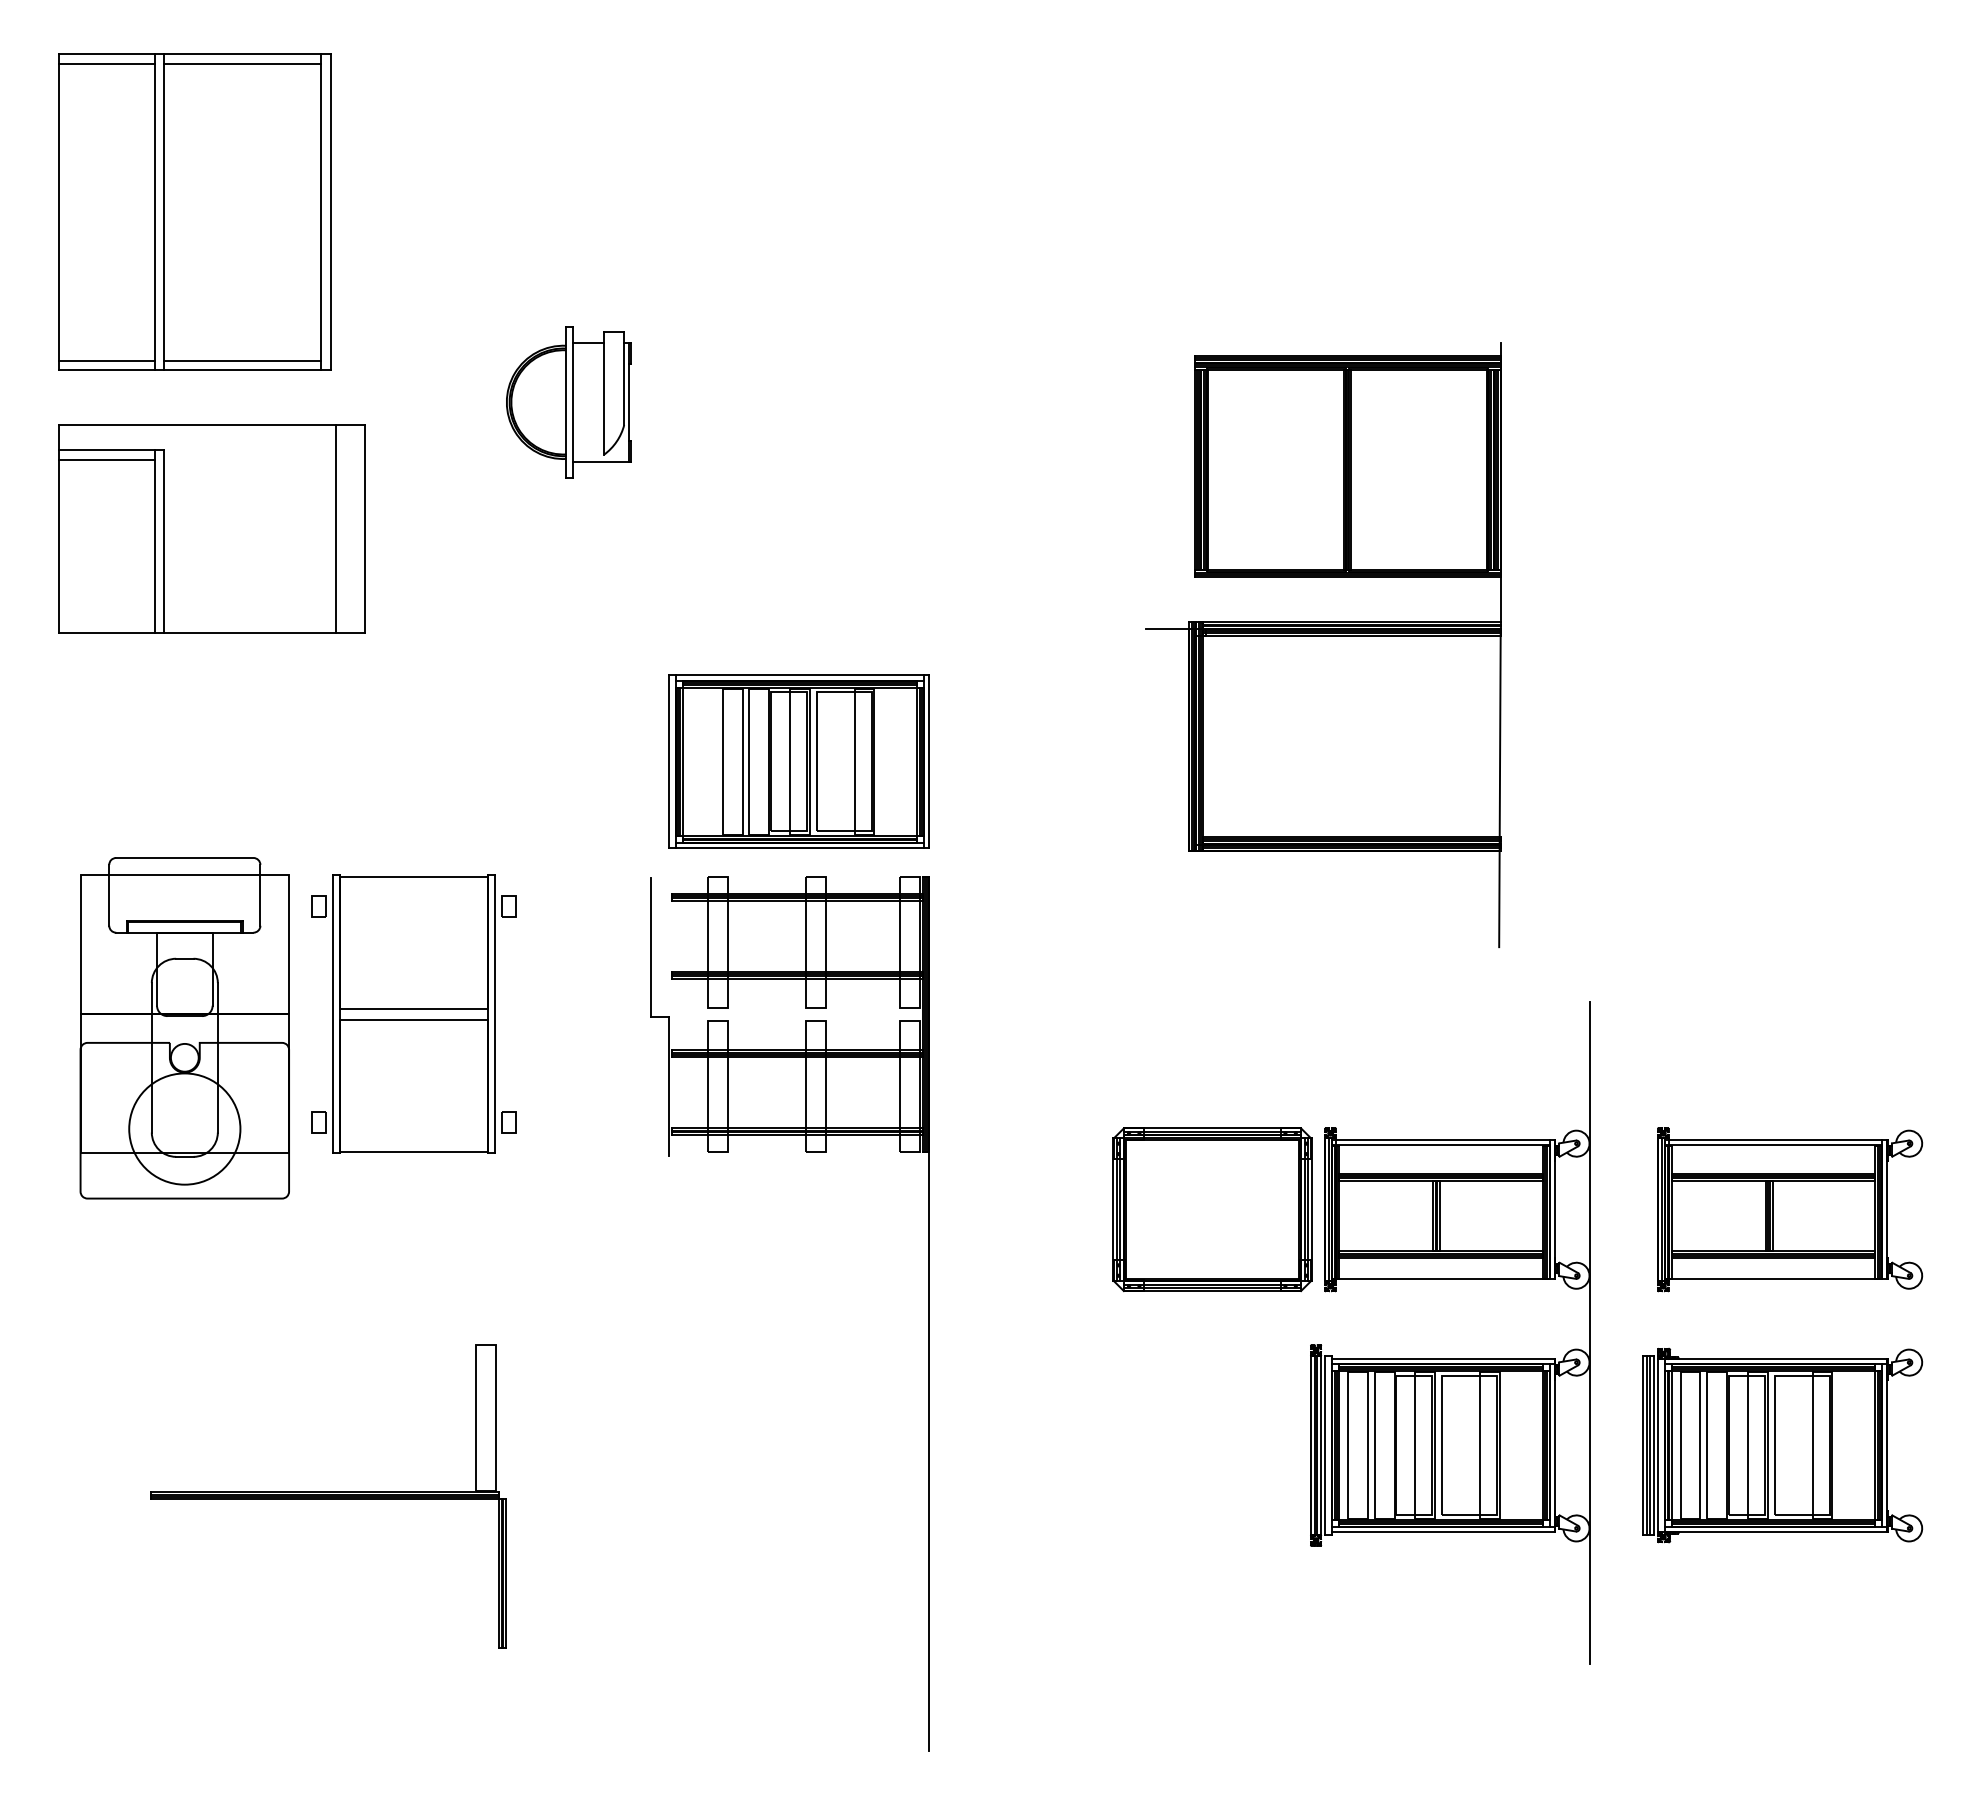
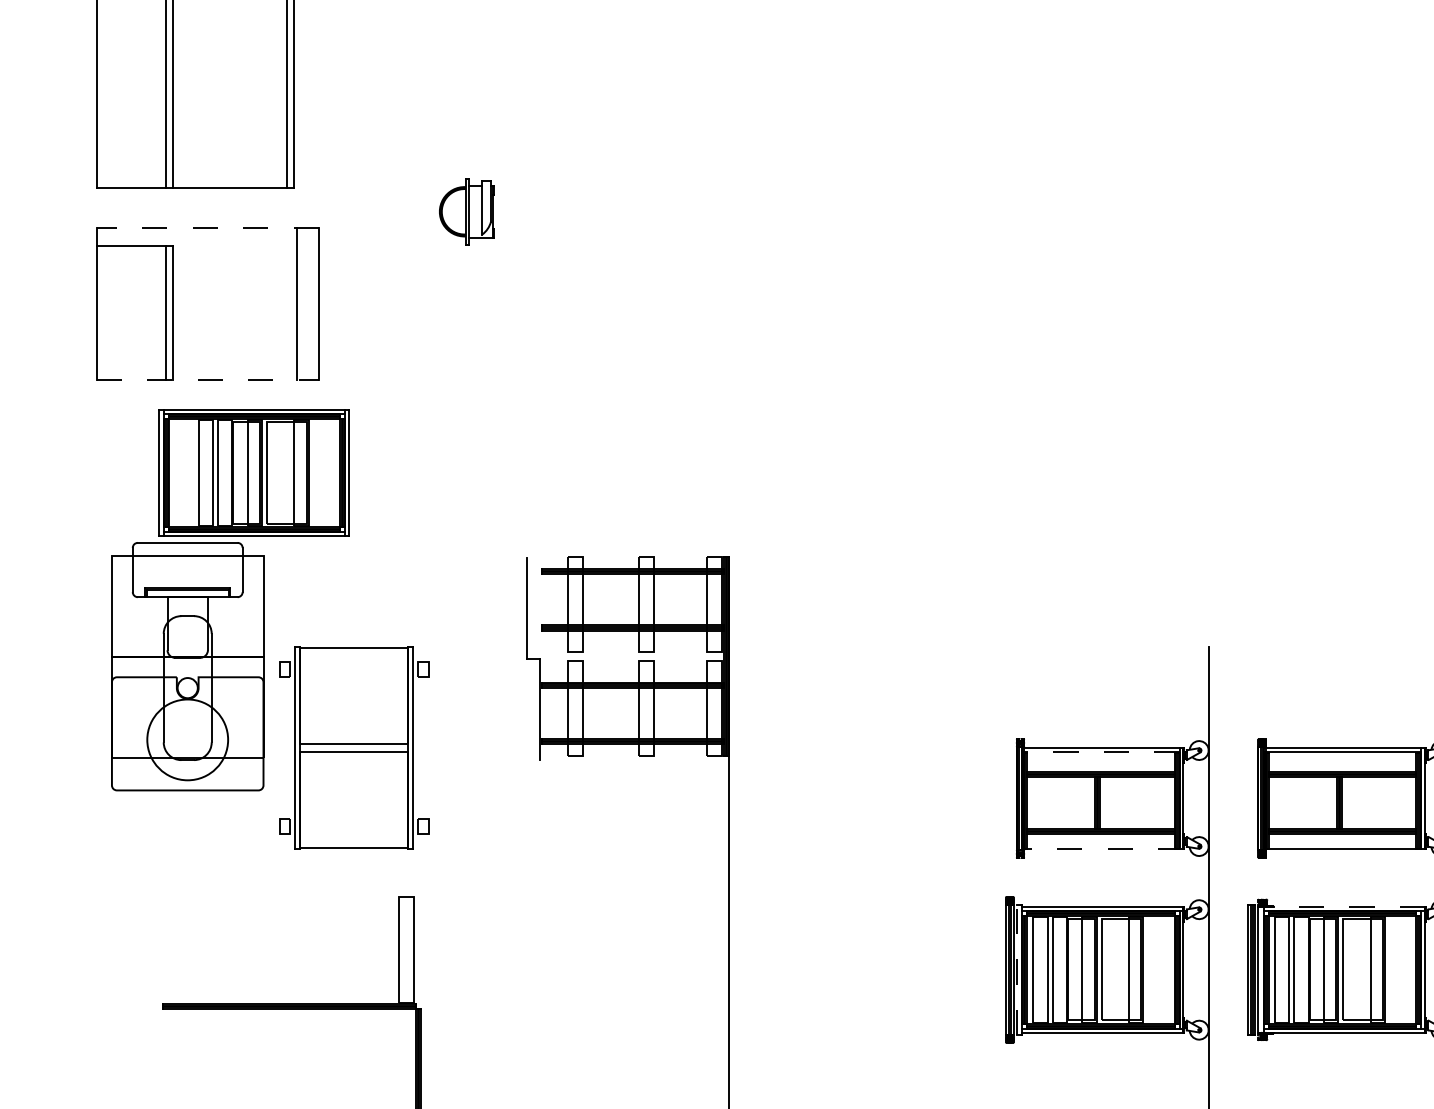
line: (106, 360) -> (130, 181), removed
line: (242, 360) -> (229, 181), removed
part: (568, 402) -> (466, 211), size x0.6
line: (212, 424) -> (207, 227), solid -> dashed
line: (106, 459) -> (130, 253), removed
line: (212, 633) -> (207, 379), solid -> dashed
part: (1323, 645) -> (1015, 388), removed
part: (798, 761) -> (253, 472), moved
part: (413, 1013) -> (353, 747), moved
line: (1440, 1145) -> (1100, 751), solid -> dashed
part: (1212, 1209) -> (934, 798), removed
line: (1443, 1279) -> (1102, 849), solid -> dashed
line: (1772, 1359) -> (1341, 907), solid -> dashed
line: (1325, 1445) -> (1016, 969), solid -> dashed

